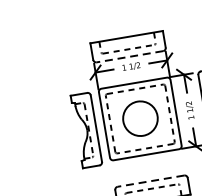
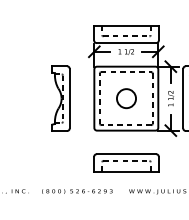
line: (130, 57) -> (126, 43), dashed -> solid
circle: (140, 118) -> (126, 98), size x0.62
part: (85, 130) -> (60, 98), moved
line: (151, 181) -> (126, 154), dashed -> solid

